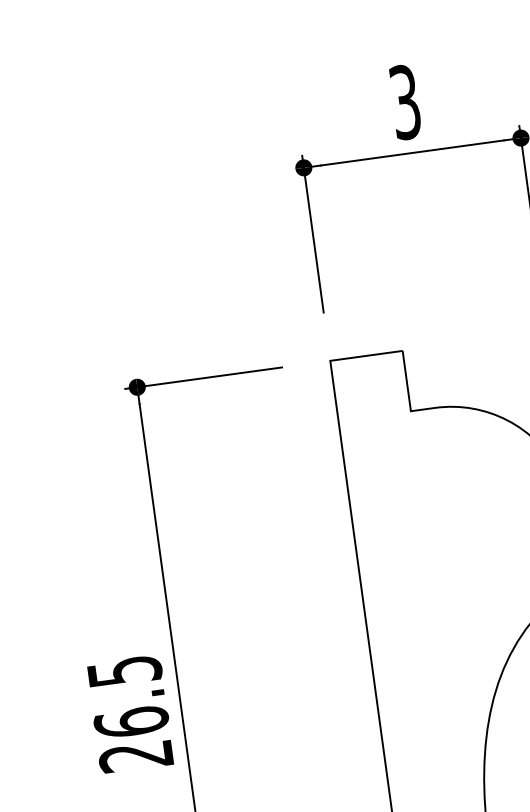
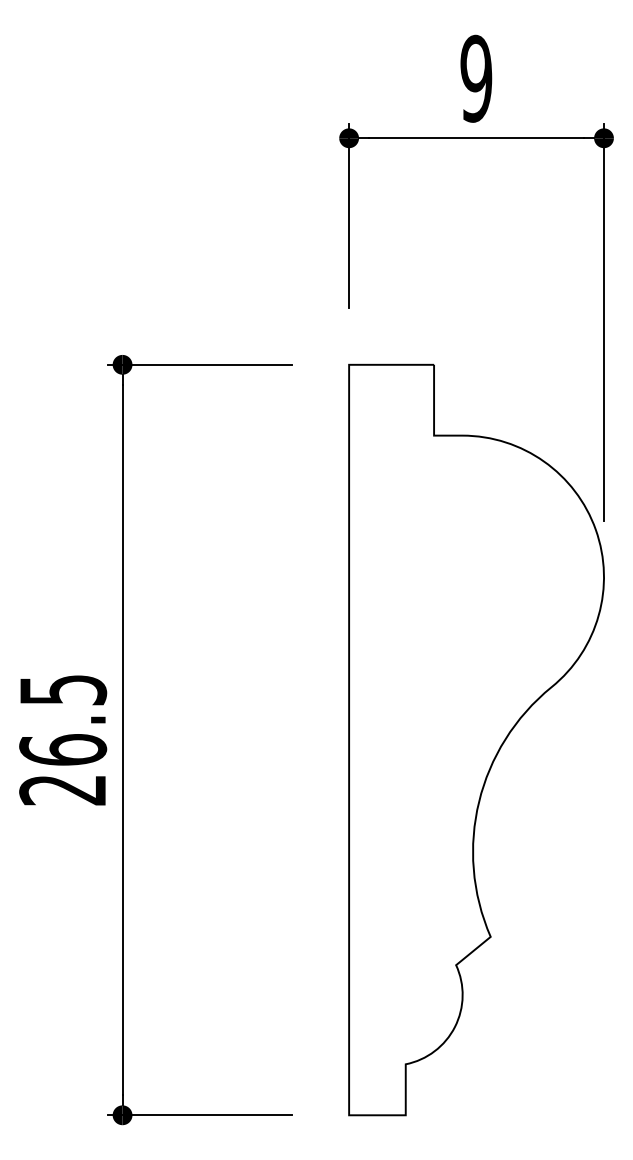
text: (405, 102) -> (476, 78), 3 -> 9

